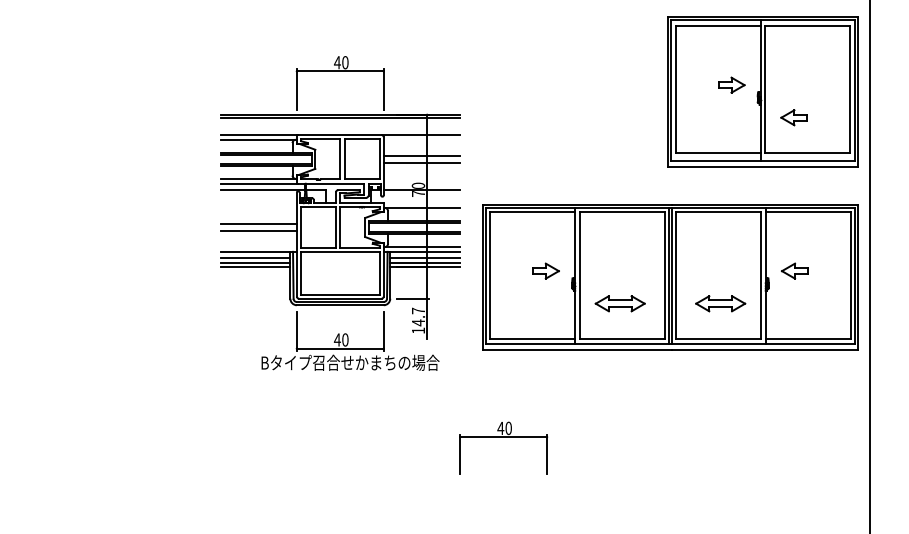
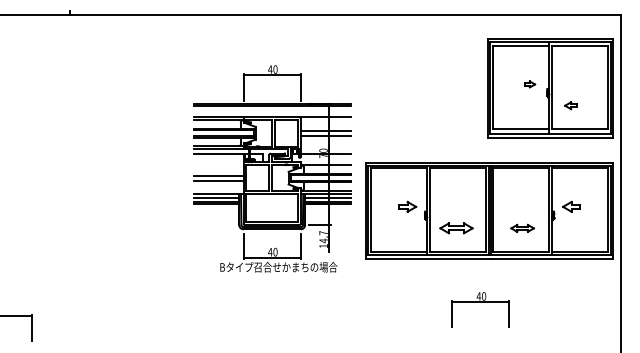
part: (731, 85) -> (529, 84), size x0.6
part: (793, 117) -> (570, 105), size x0.7
part: (720, 303) -> (522, 228), size x0.7
part: (503, 437) -> (480, 302), moved

